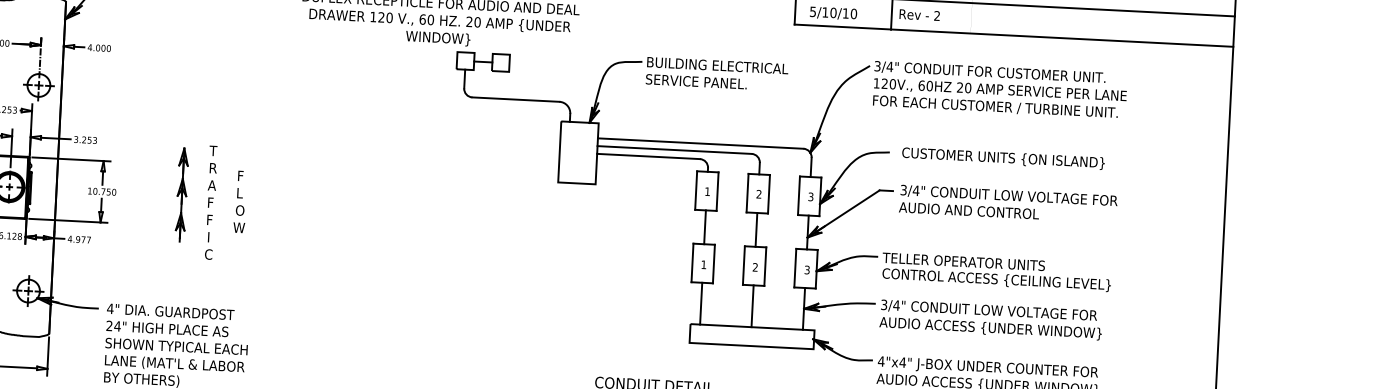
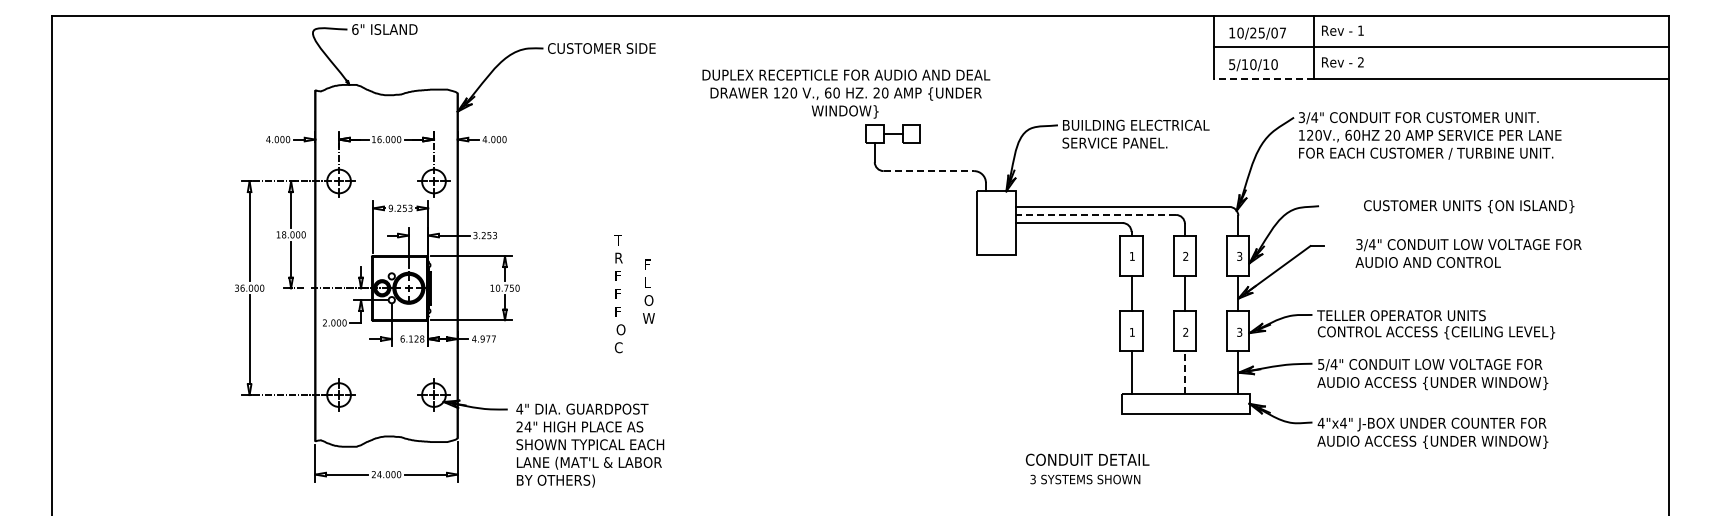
line: (842, 26) -> (1263, 78), solid -> dashed
line: (516, 100) -> (929, 171), solid -> dashed
line: (674, 149) -> (1095, 214), solid -> dashed
text: (1003, 158) -> (1469, 206), moved
text: (211, 184) -> (618, 275), A -> F
part: (181, 195) -> (587, 287), removed
text: (1008, 204) -> (1468, 253), moved
text: (211, 237) -> (620, 329), I -> O
text: (884, 303) -> (1321, 363), 3/4" -> 5/4"
line: (752, 305) -> (1184, 372), solid -> dashed

